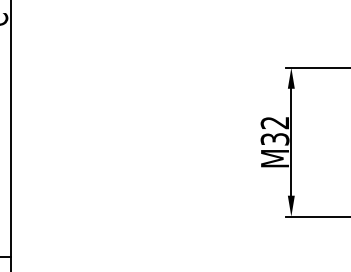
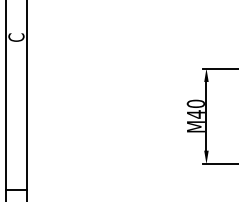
text: (274, 130) -> (195, 108), M32 -> M40

